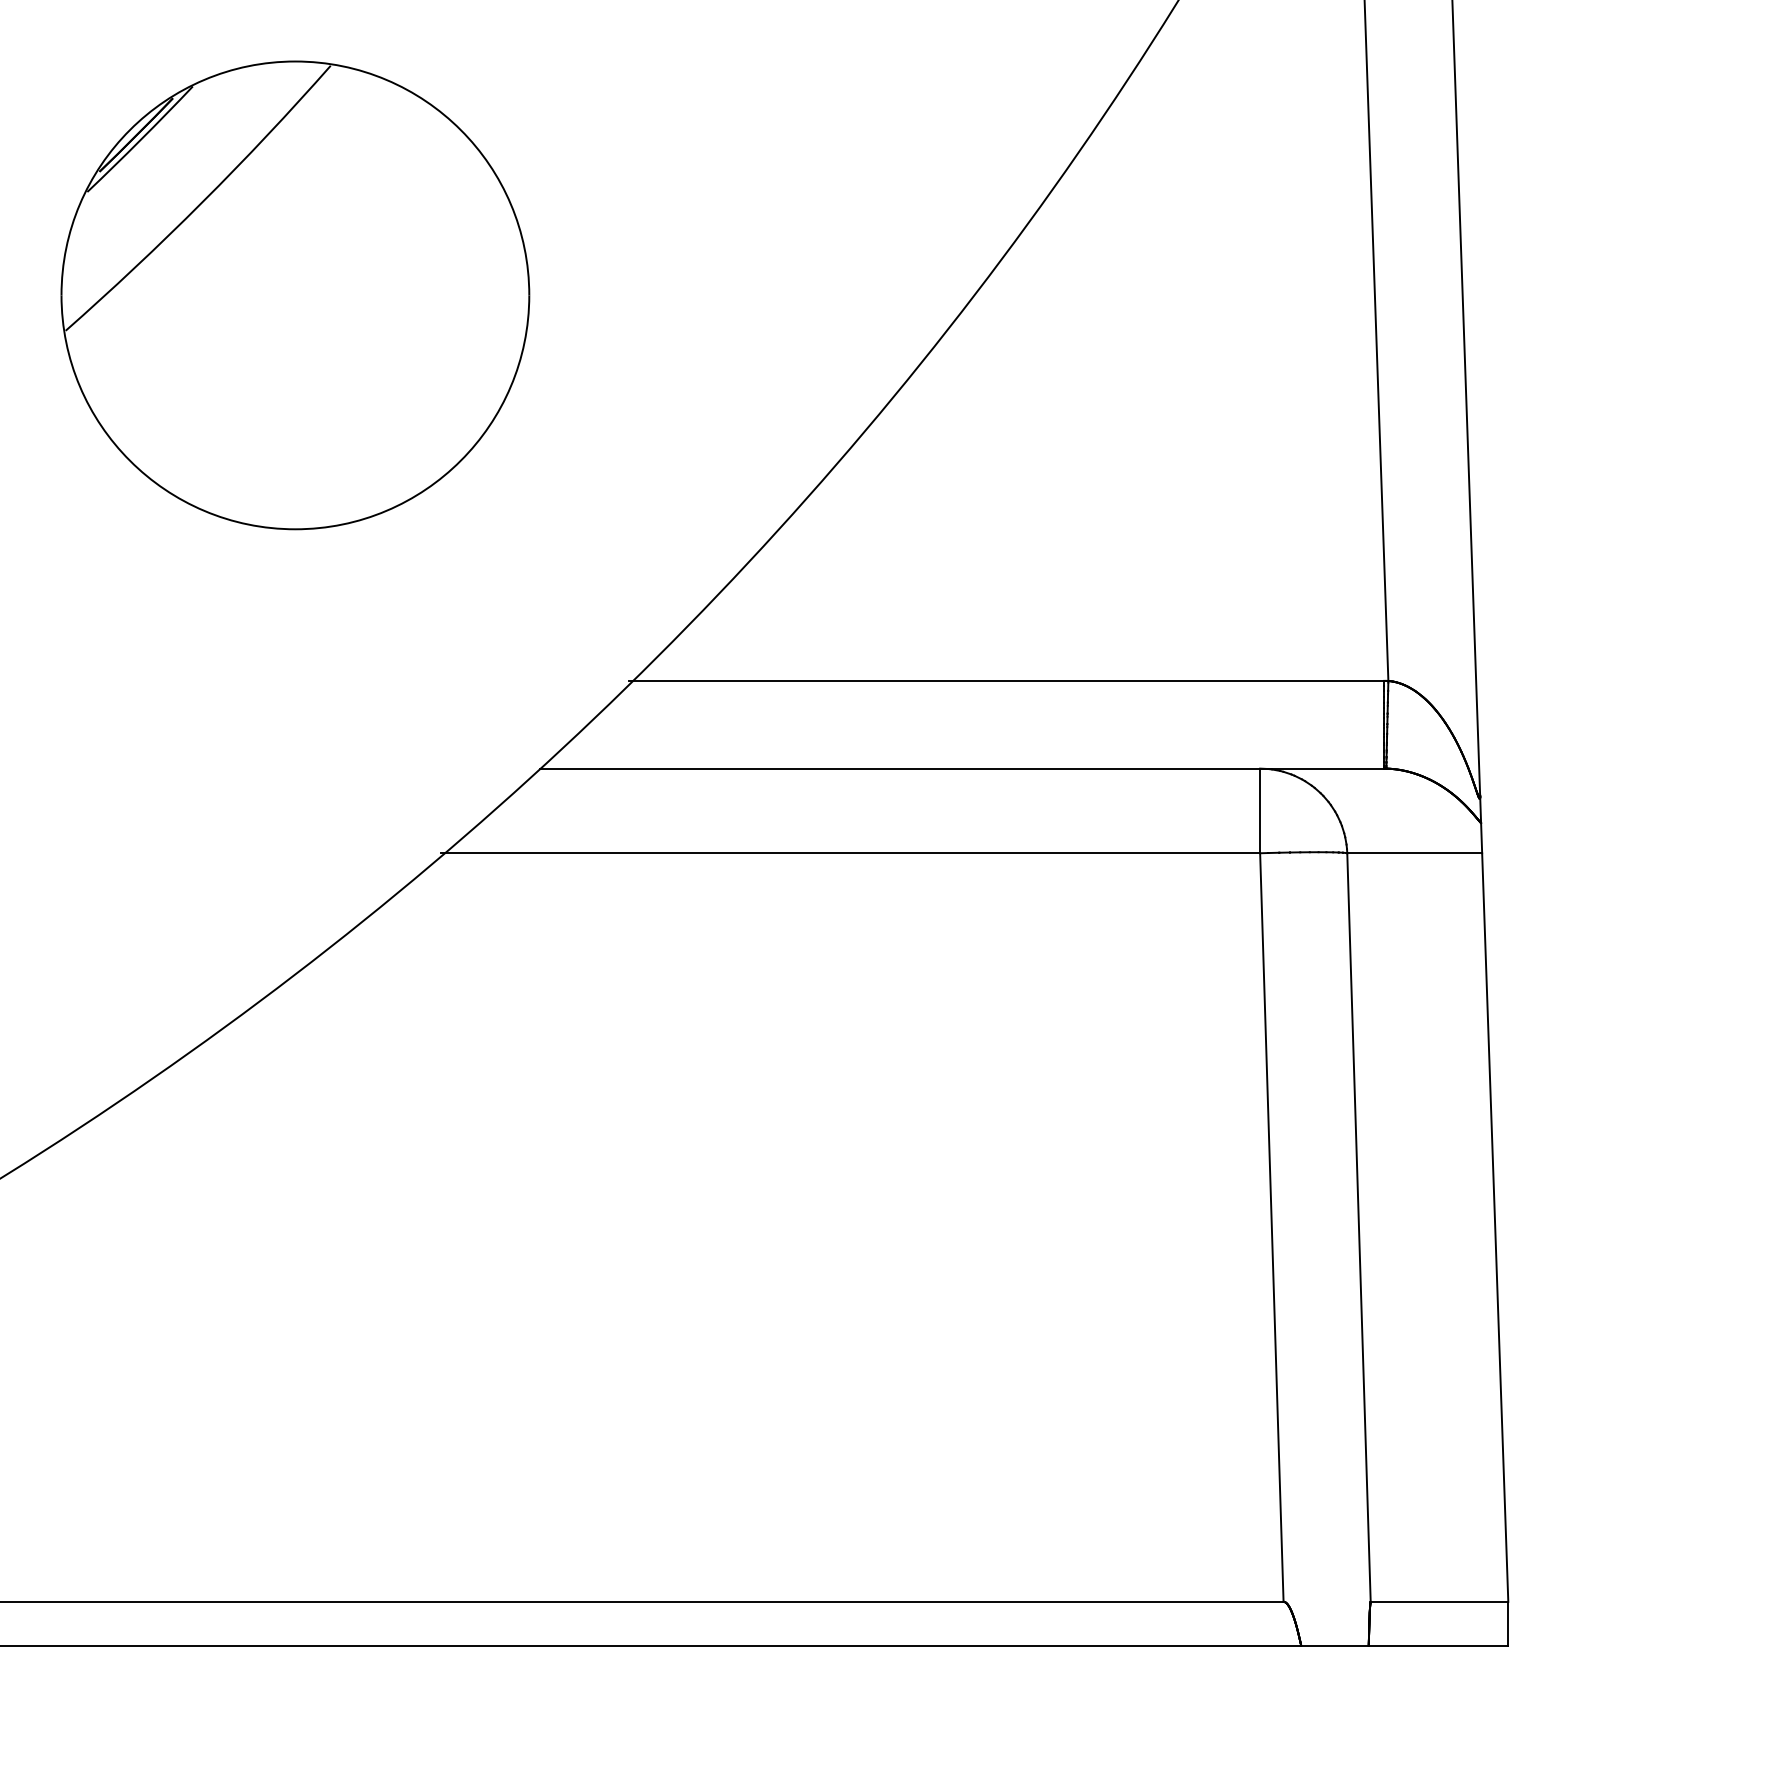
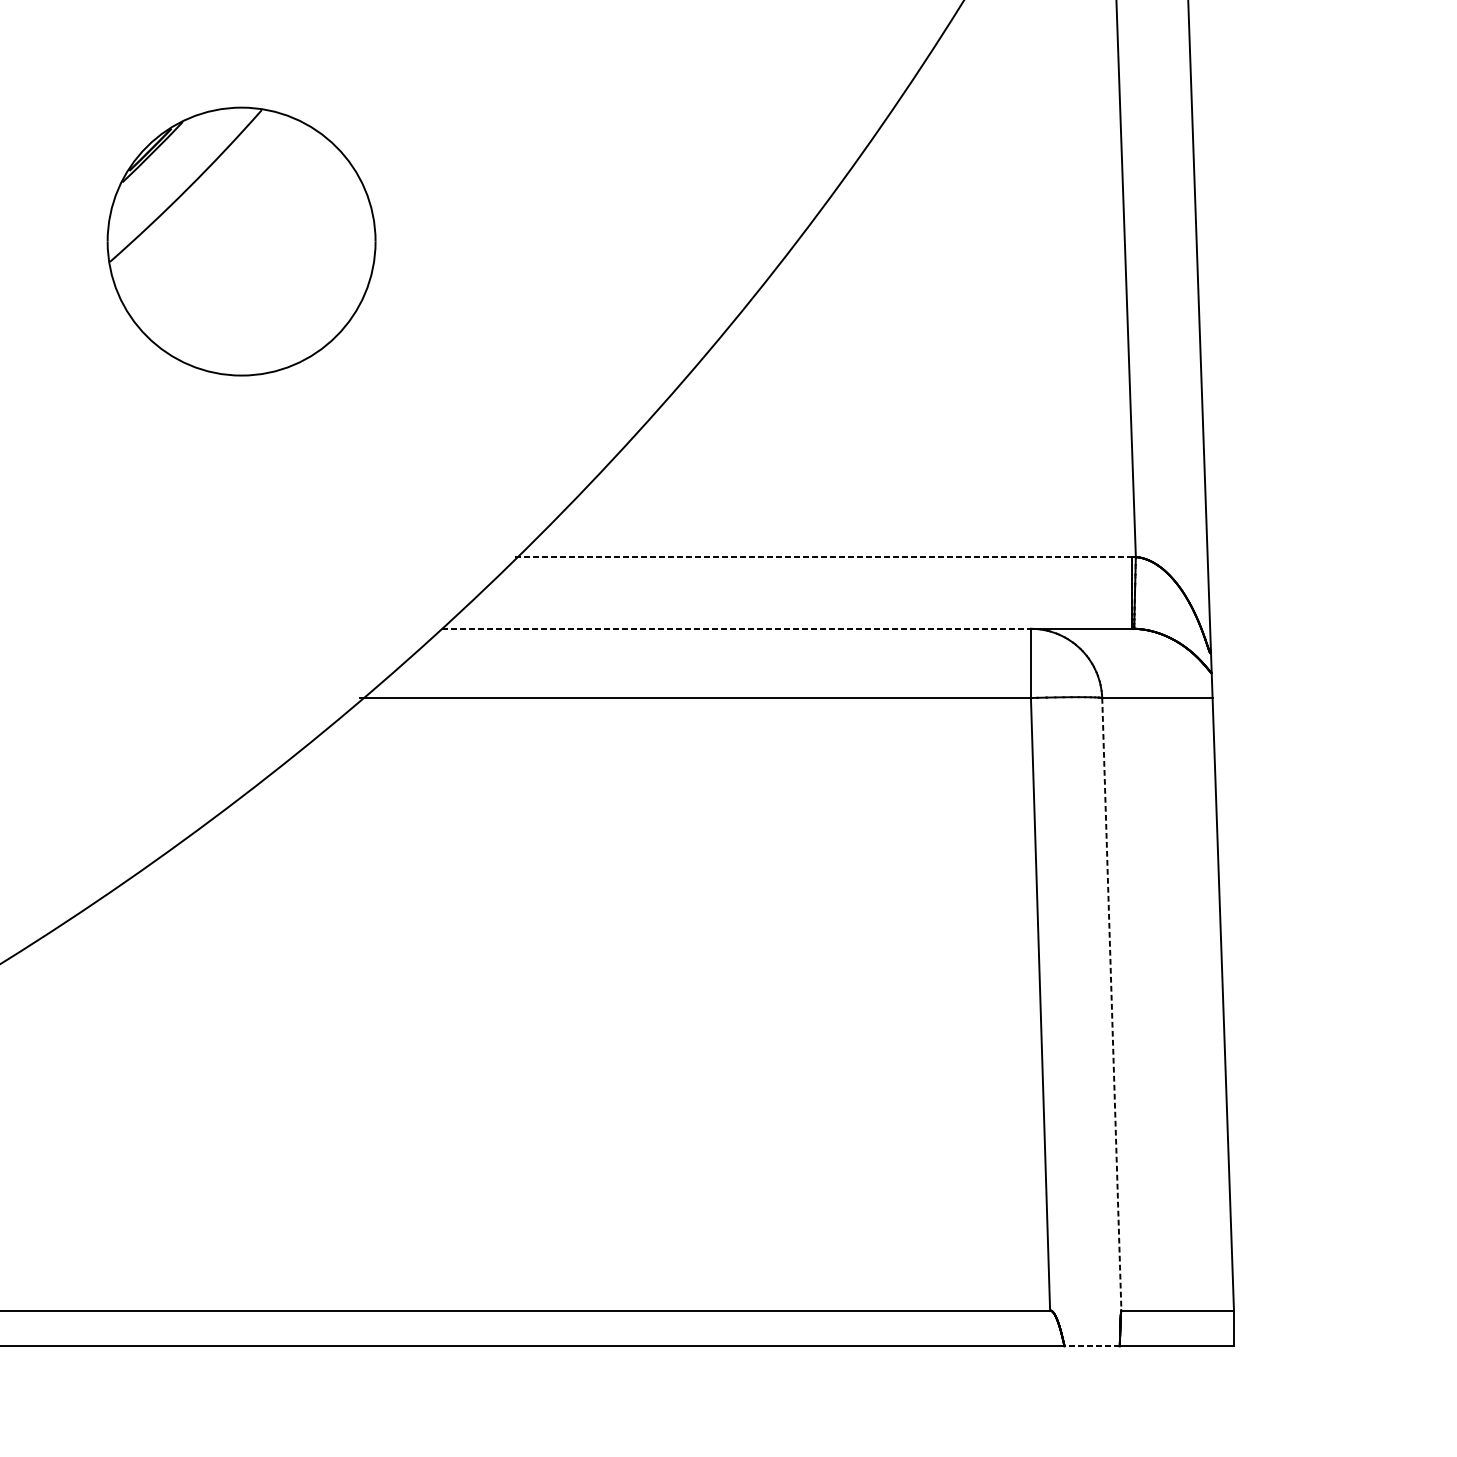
part: (295, 295) -> (241, 241), size x0.7
line: (1007, 680) -> (824, 556), solid -> dashed
line: (900, 768) -> (736, 628), solid -> dashed
line: (1359, 1228) -> (1112, 1005), solid -> dashed
line: (1335, 1645) -> (1092, 1346), solid -> dashed

